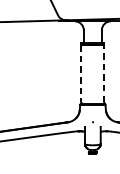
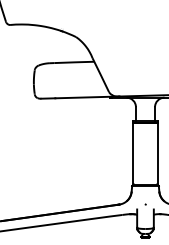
line: (104, 73) -> (157, 152), dashed -> solid
line: (81, 74) -> (133, 153), dashed -> solid

